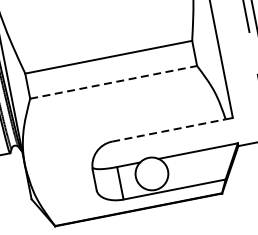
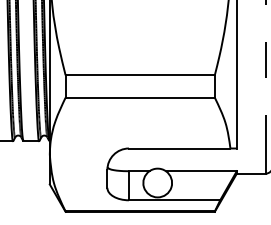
line: (113, 82) -> (140, 97), dashed -> solid
line: (168, 130) -> (179, 148), dashed -> solid

